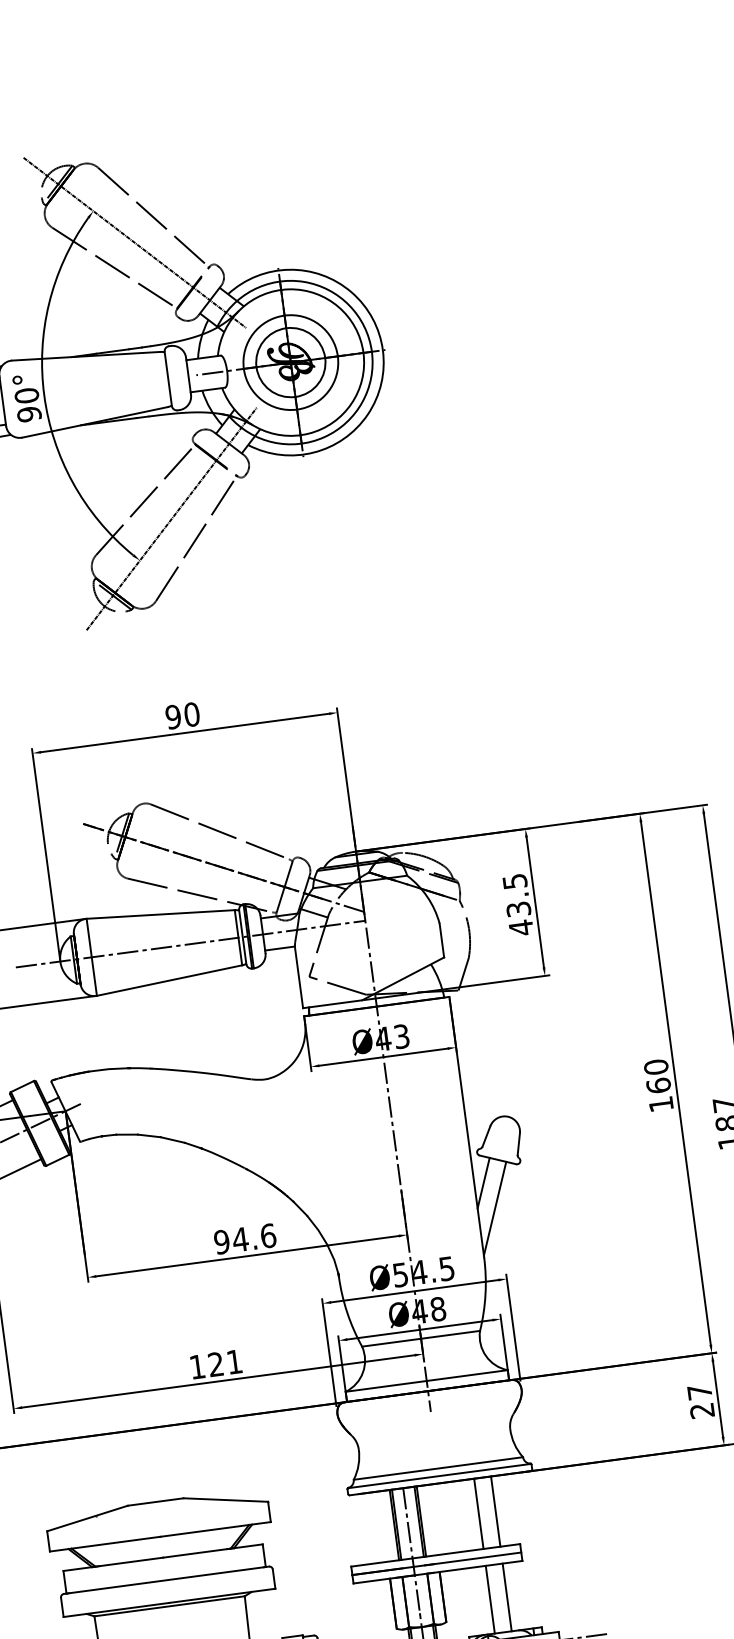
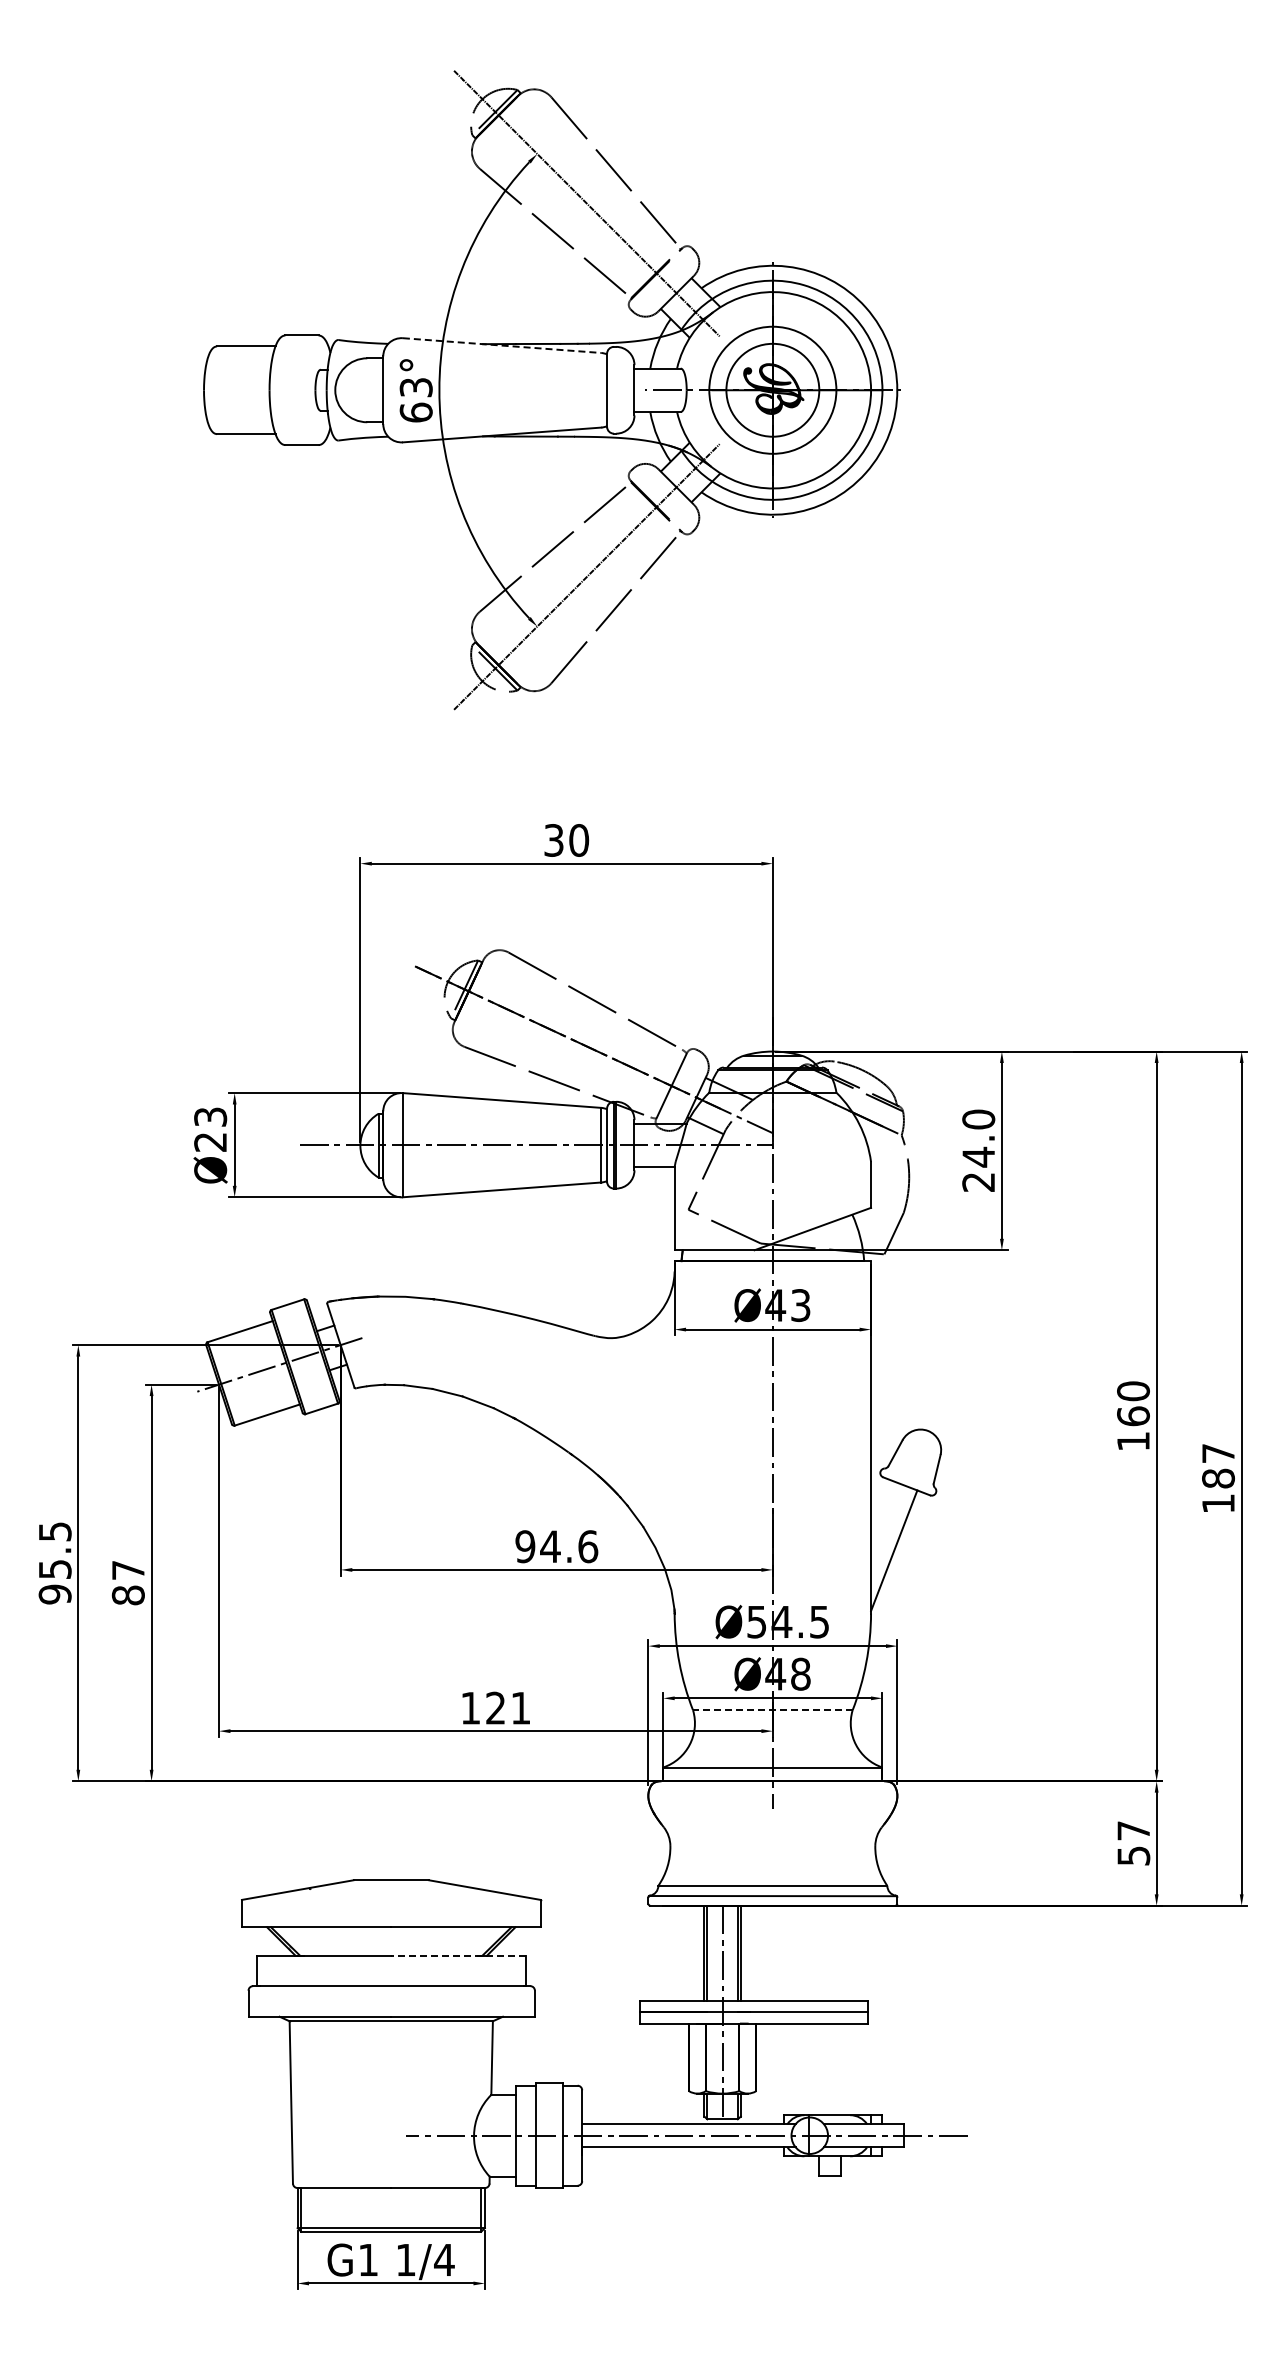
line: (86, 356) -> (502, 345), solid -> dashed
text: (27, 404) -> (415, 399), 90° -> 63°
text: (173, 717) -> (553, 840), 90 -> 30
text: (517, 904) -> (978, 1150), 43.5 -> 24.0
line: (483, 1182) -> (883, 1514), removed
line: (420, 1338) -> (772, 1710), solid -> dashed
text: (702, 1410) -> (1133, 1855), 27 -> 57
line: (495, 1511) -> (841, 1952), removed
line: (478, 1513) -> (818, 1952), removed
line: (212, 1551) -> (458, 1955), solid -> dashed
line: (507, 1597) -> (841, 2069), removed
line: (490, 1599) -> (818, 2069), removed

